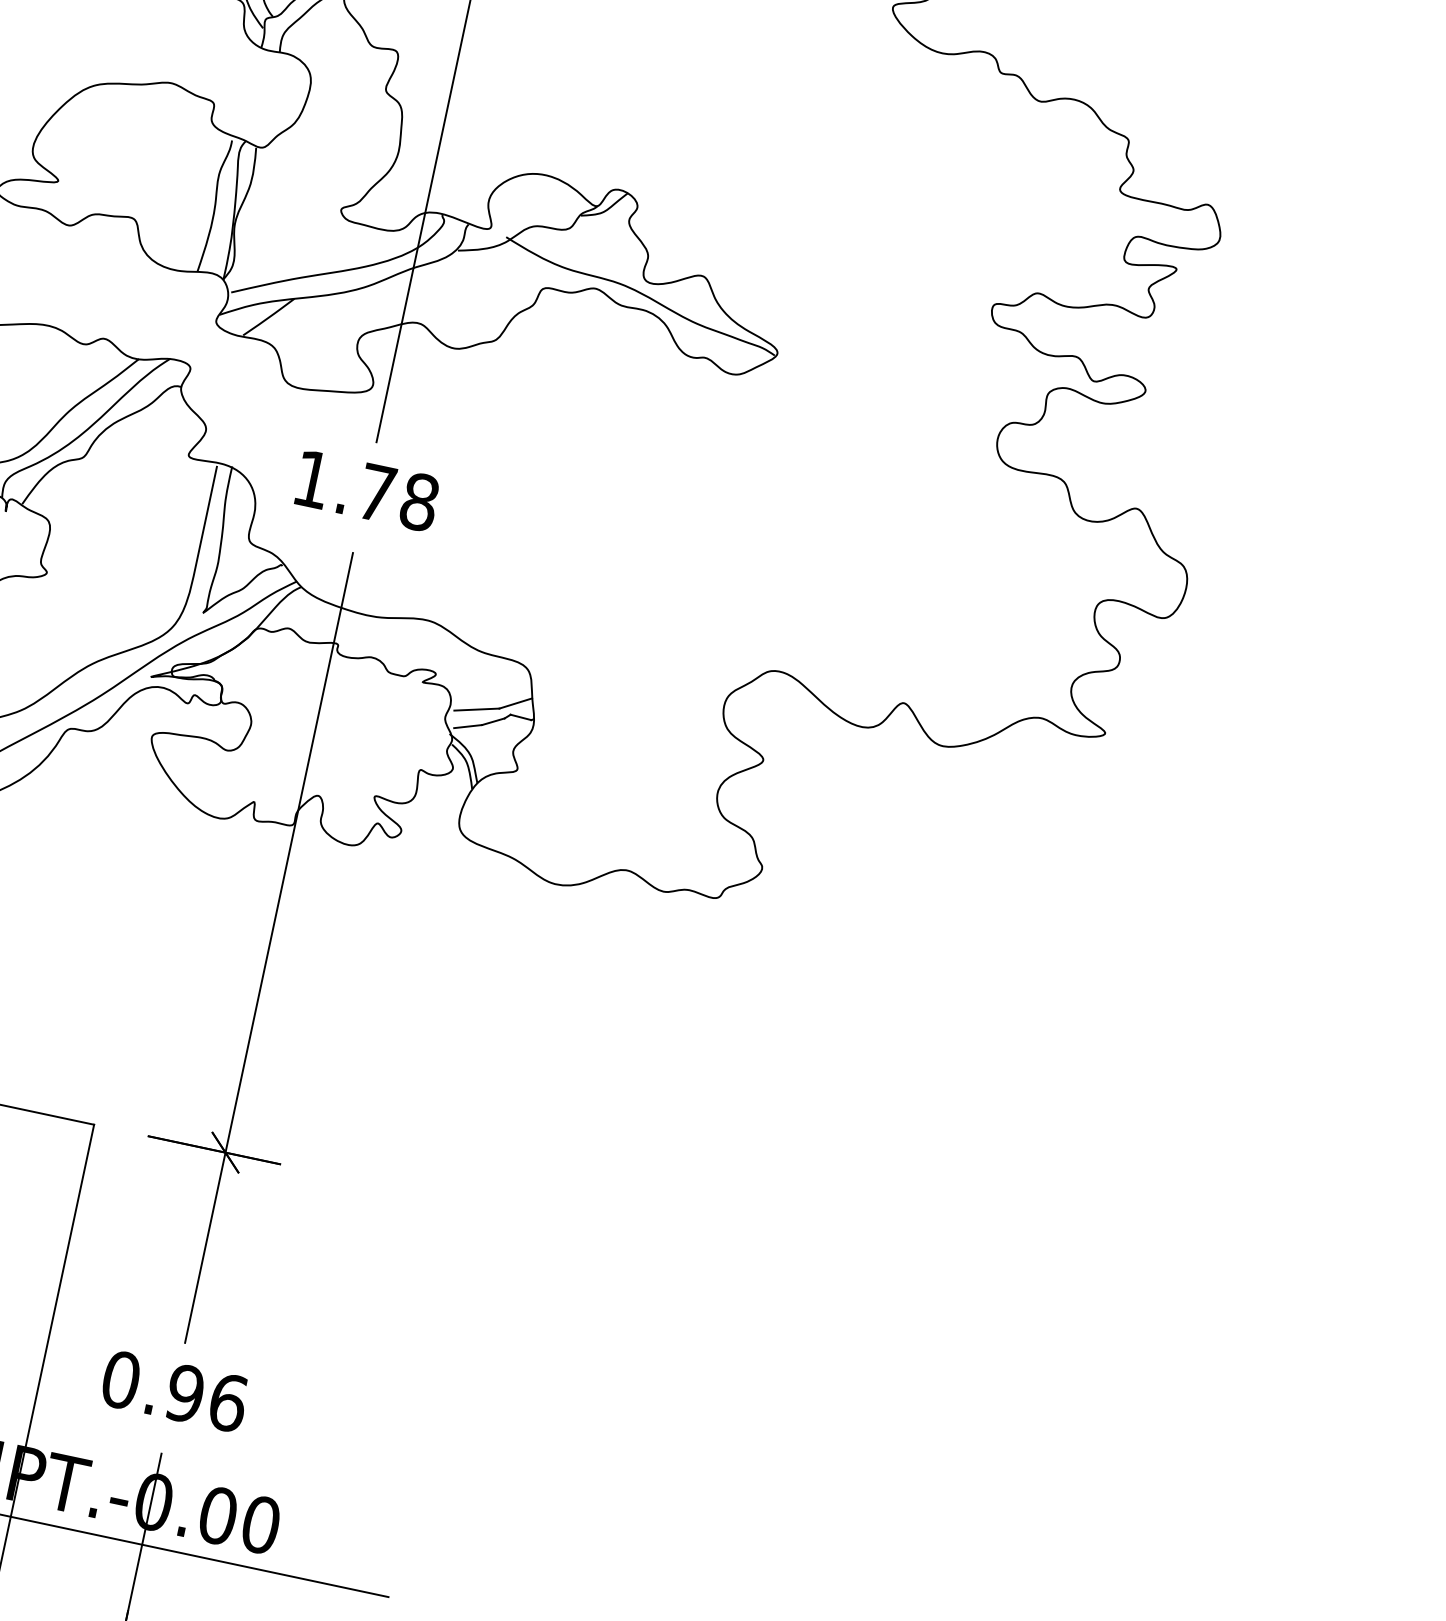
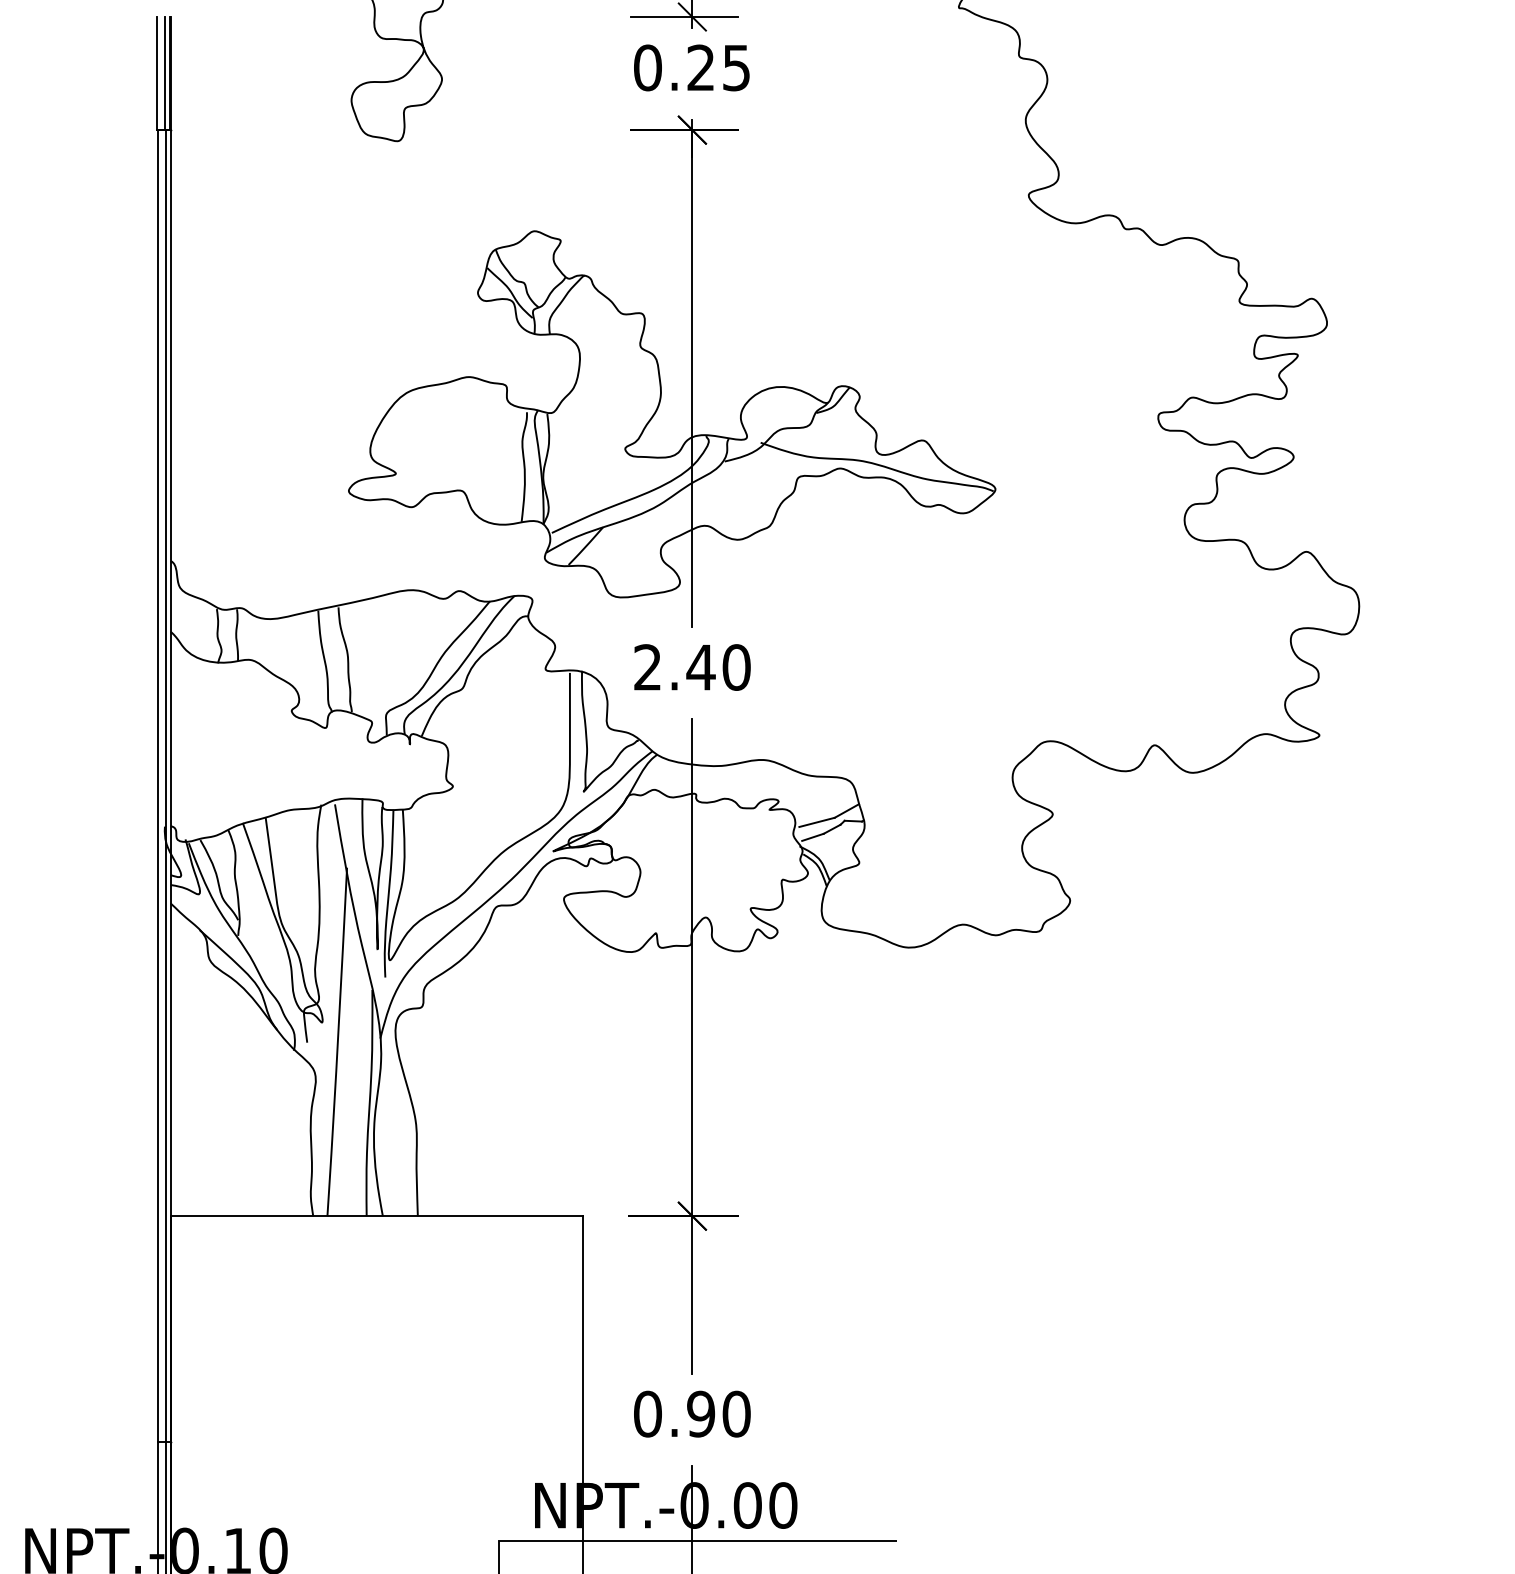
text: (366, 490) -> (692, 667), 1.78 -> 2.40
text: (228, 1401) -> (736, 1413), 0.96 -> 0.90

